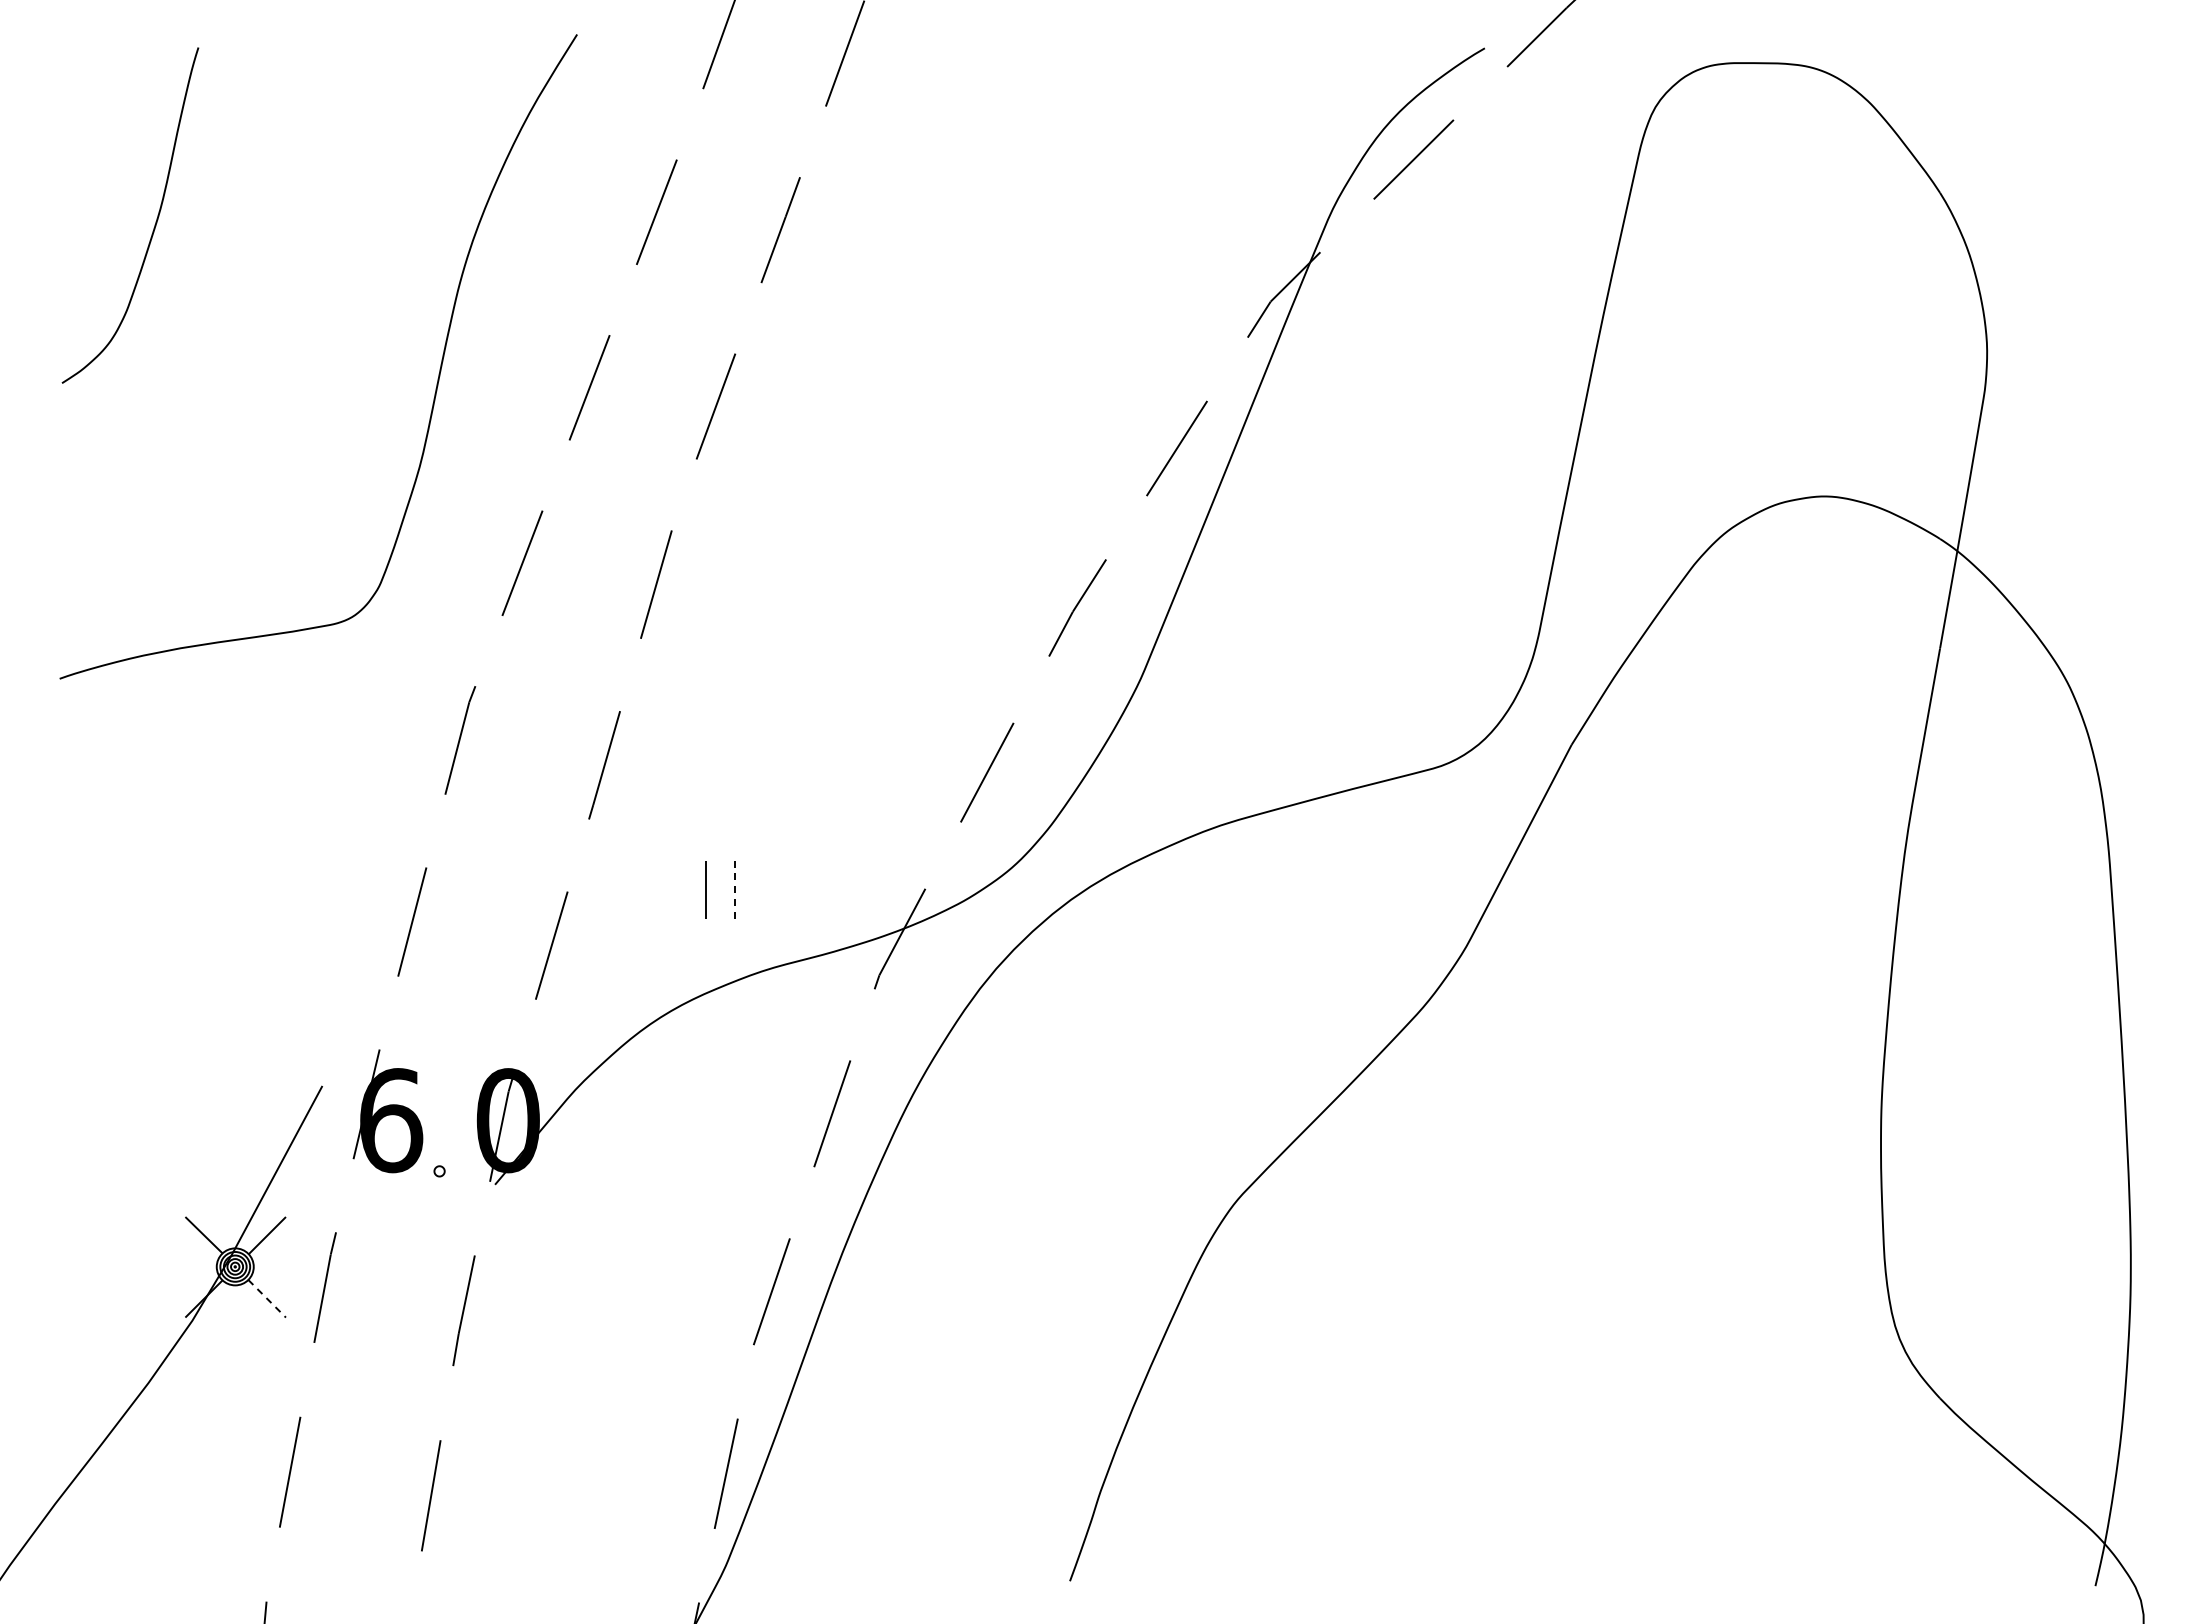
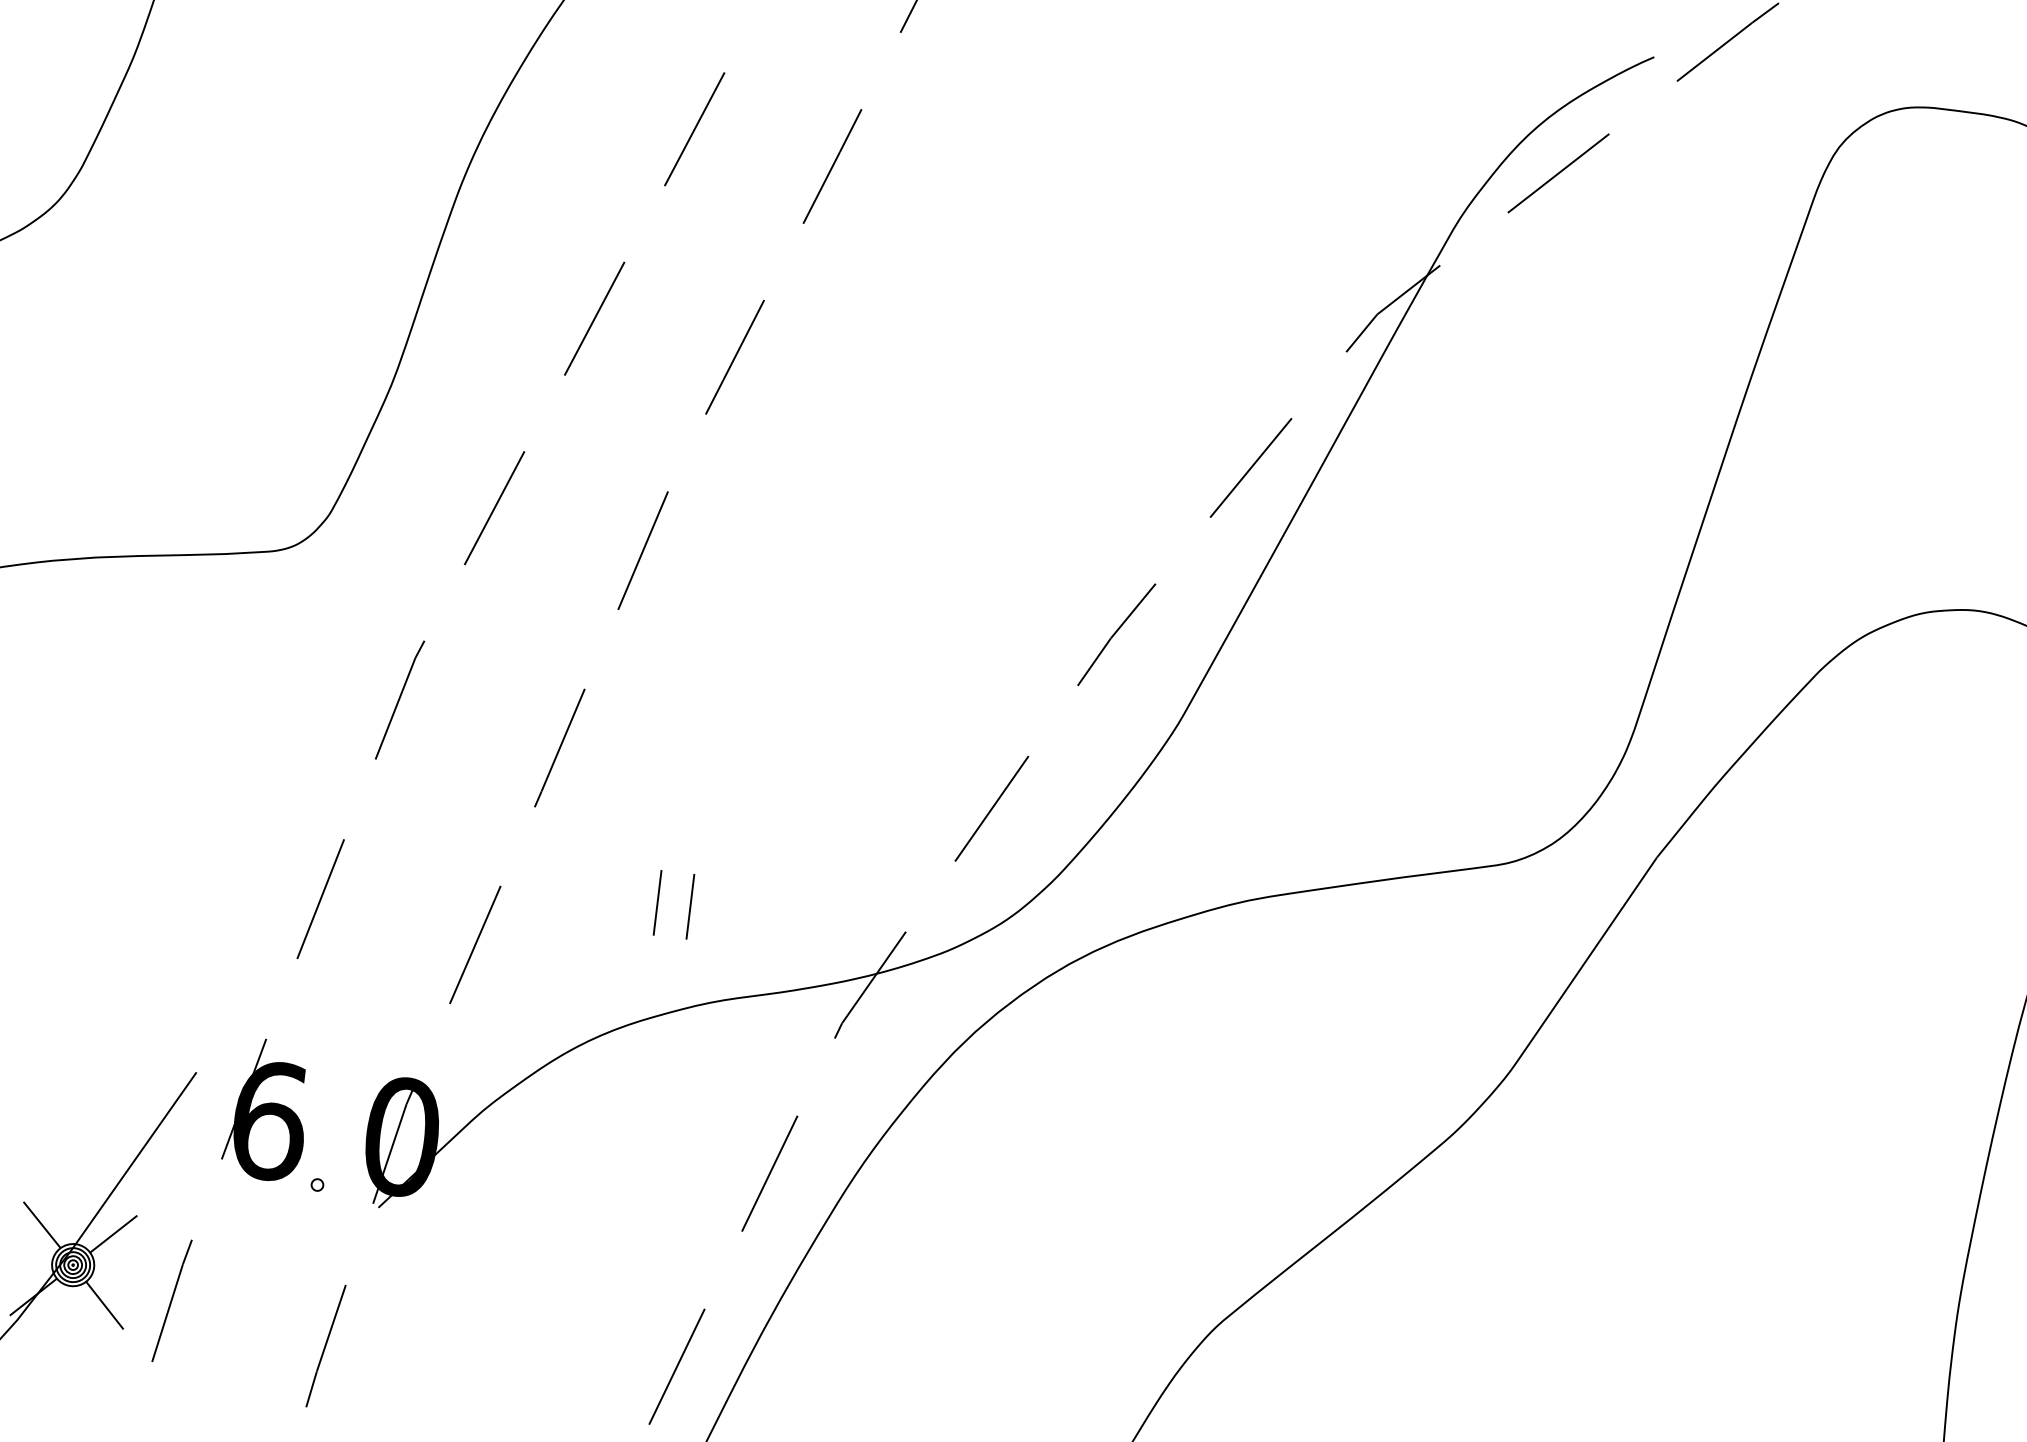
line: (735, 889) -> (690, 906), dashed -> solid
line: (267, 1298) -> (105, 1305), dashed -> solid

